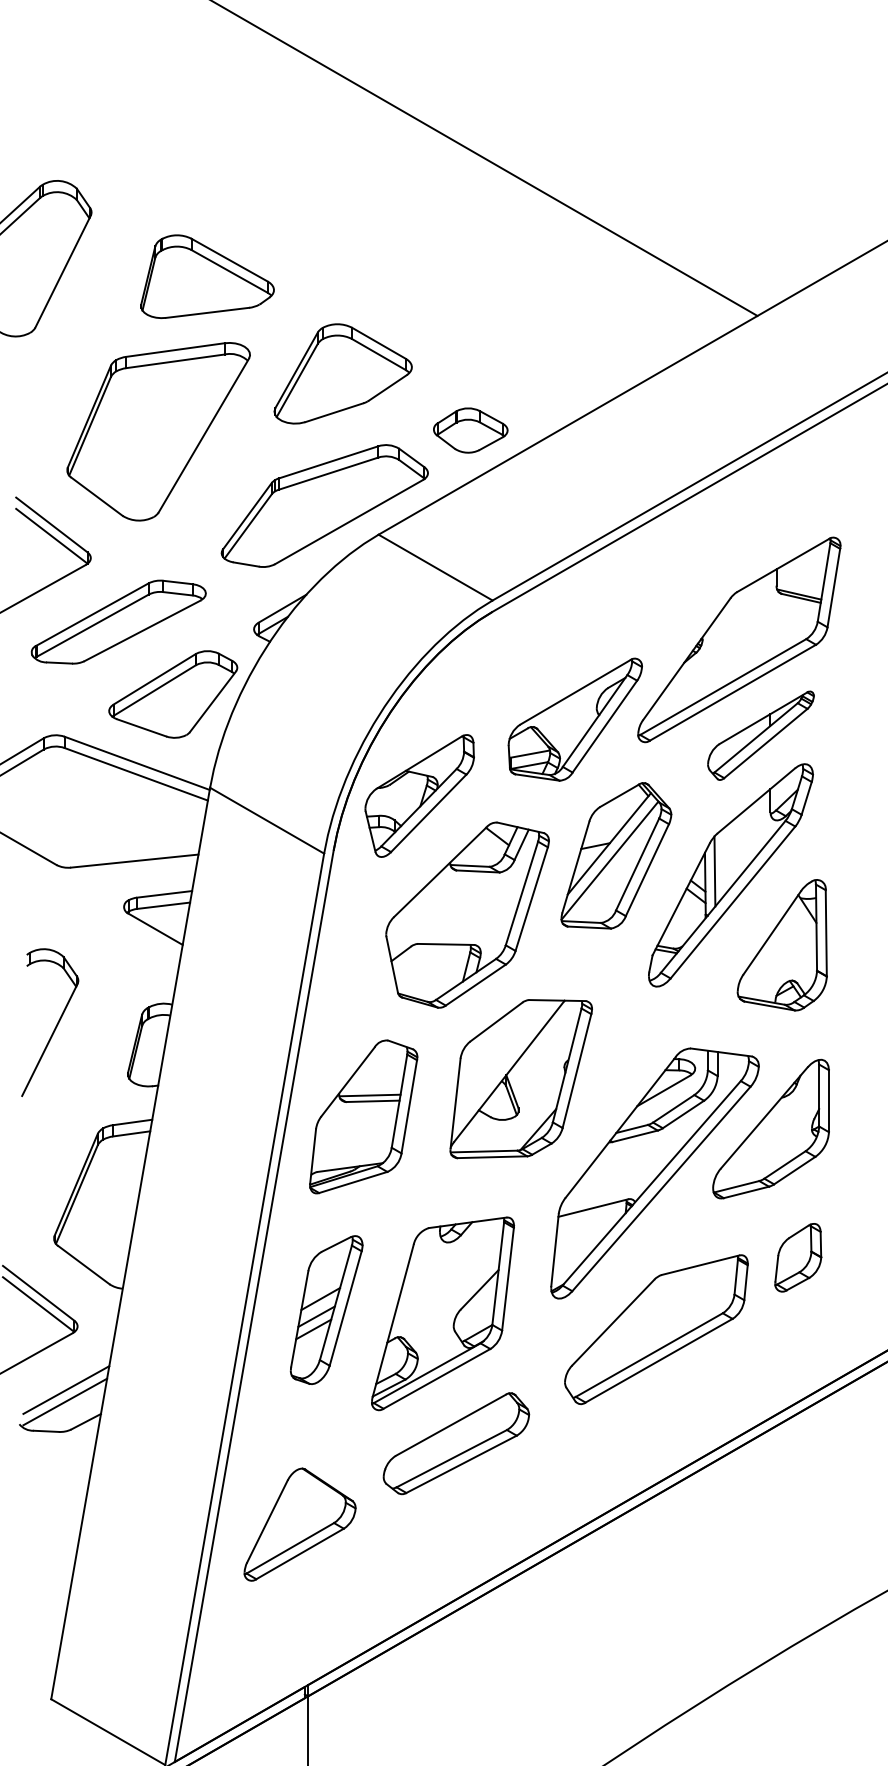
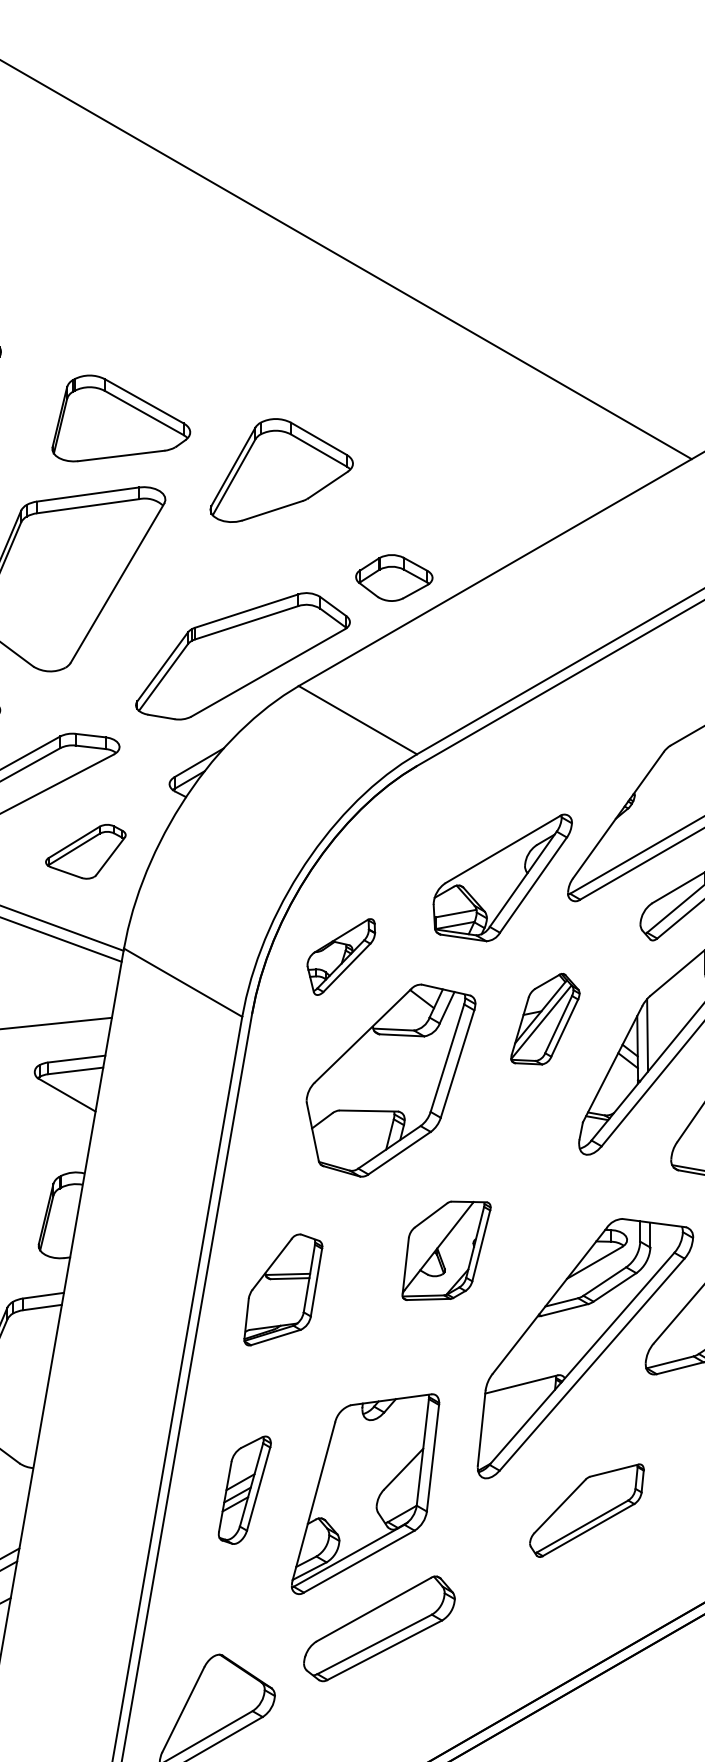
part: (342, 373) -> (281, 470), moved
part: (173, 694) -> (86, 851), size x0.6
part: (419, 795) -> (341, 956), size x0.6
part: (616, 855) -> (545, 1018), size x0.6
part: (520, 1079) -> (445, 1251), size x0.6
part: (363, 1116) -> (283, 1289), size x0.7
part: (326, 1309) -> (244, 1489), size x0.7
part: (656, 1329) -> (586, 1510), size x0.6

